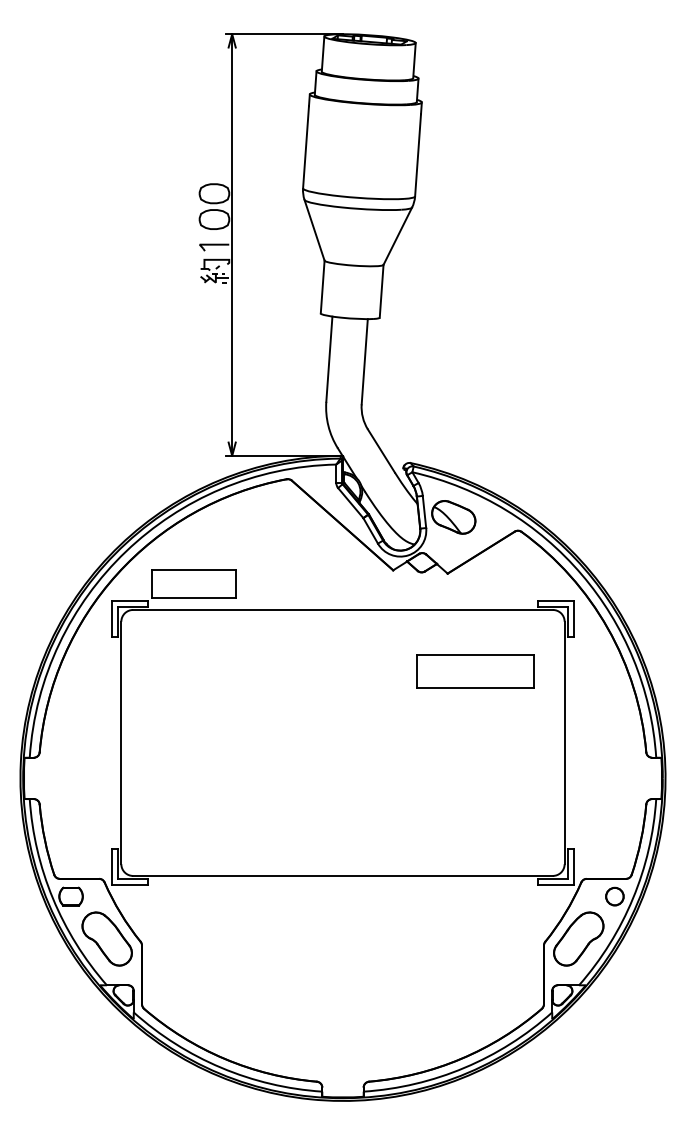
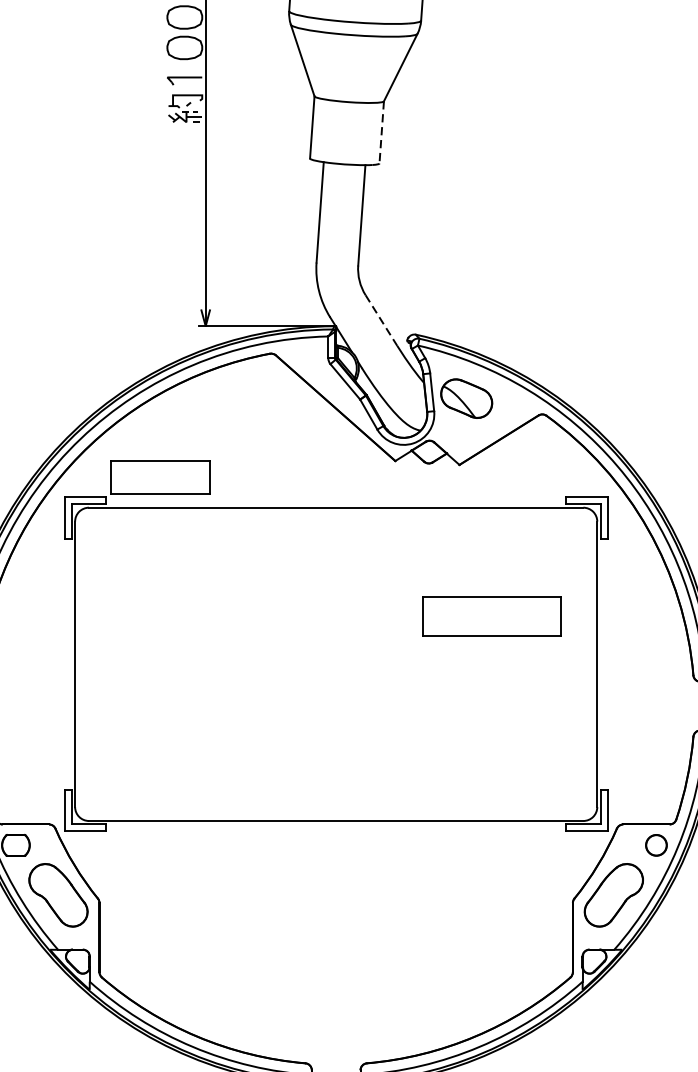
line: (381, 291) -> (381, 132), solid -> dashed
line: (381, 451) -> (381, 321), solid -> dashed
part: (475, 671) -> (492, 616), moved

